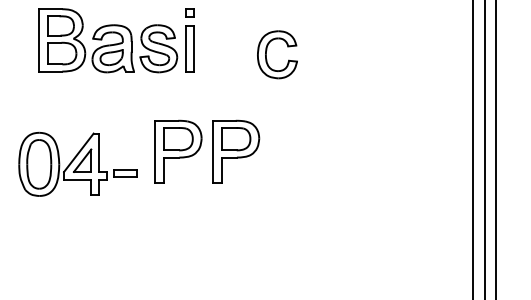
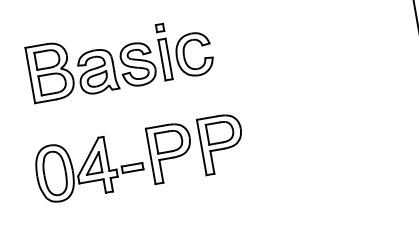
part: (267, 50) -> (184, 52), moved
part: (77, 163) -> (88, 166), moved

